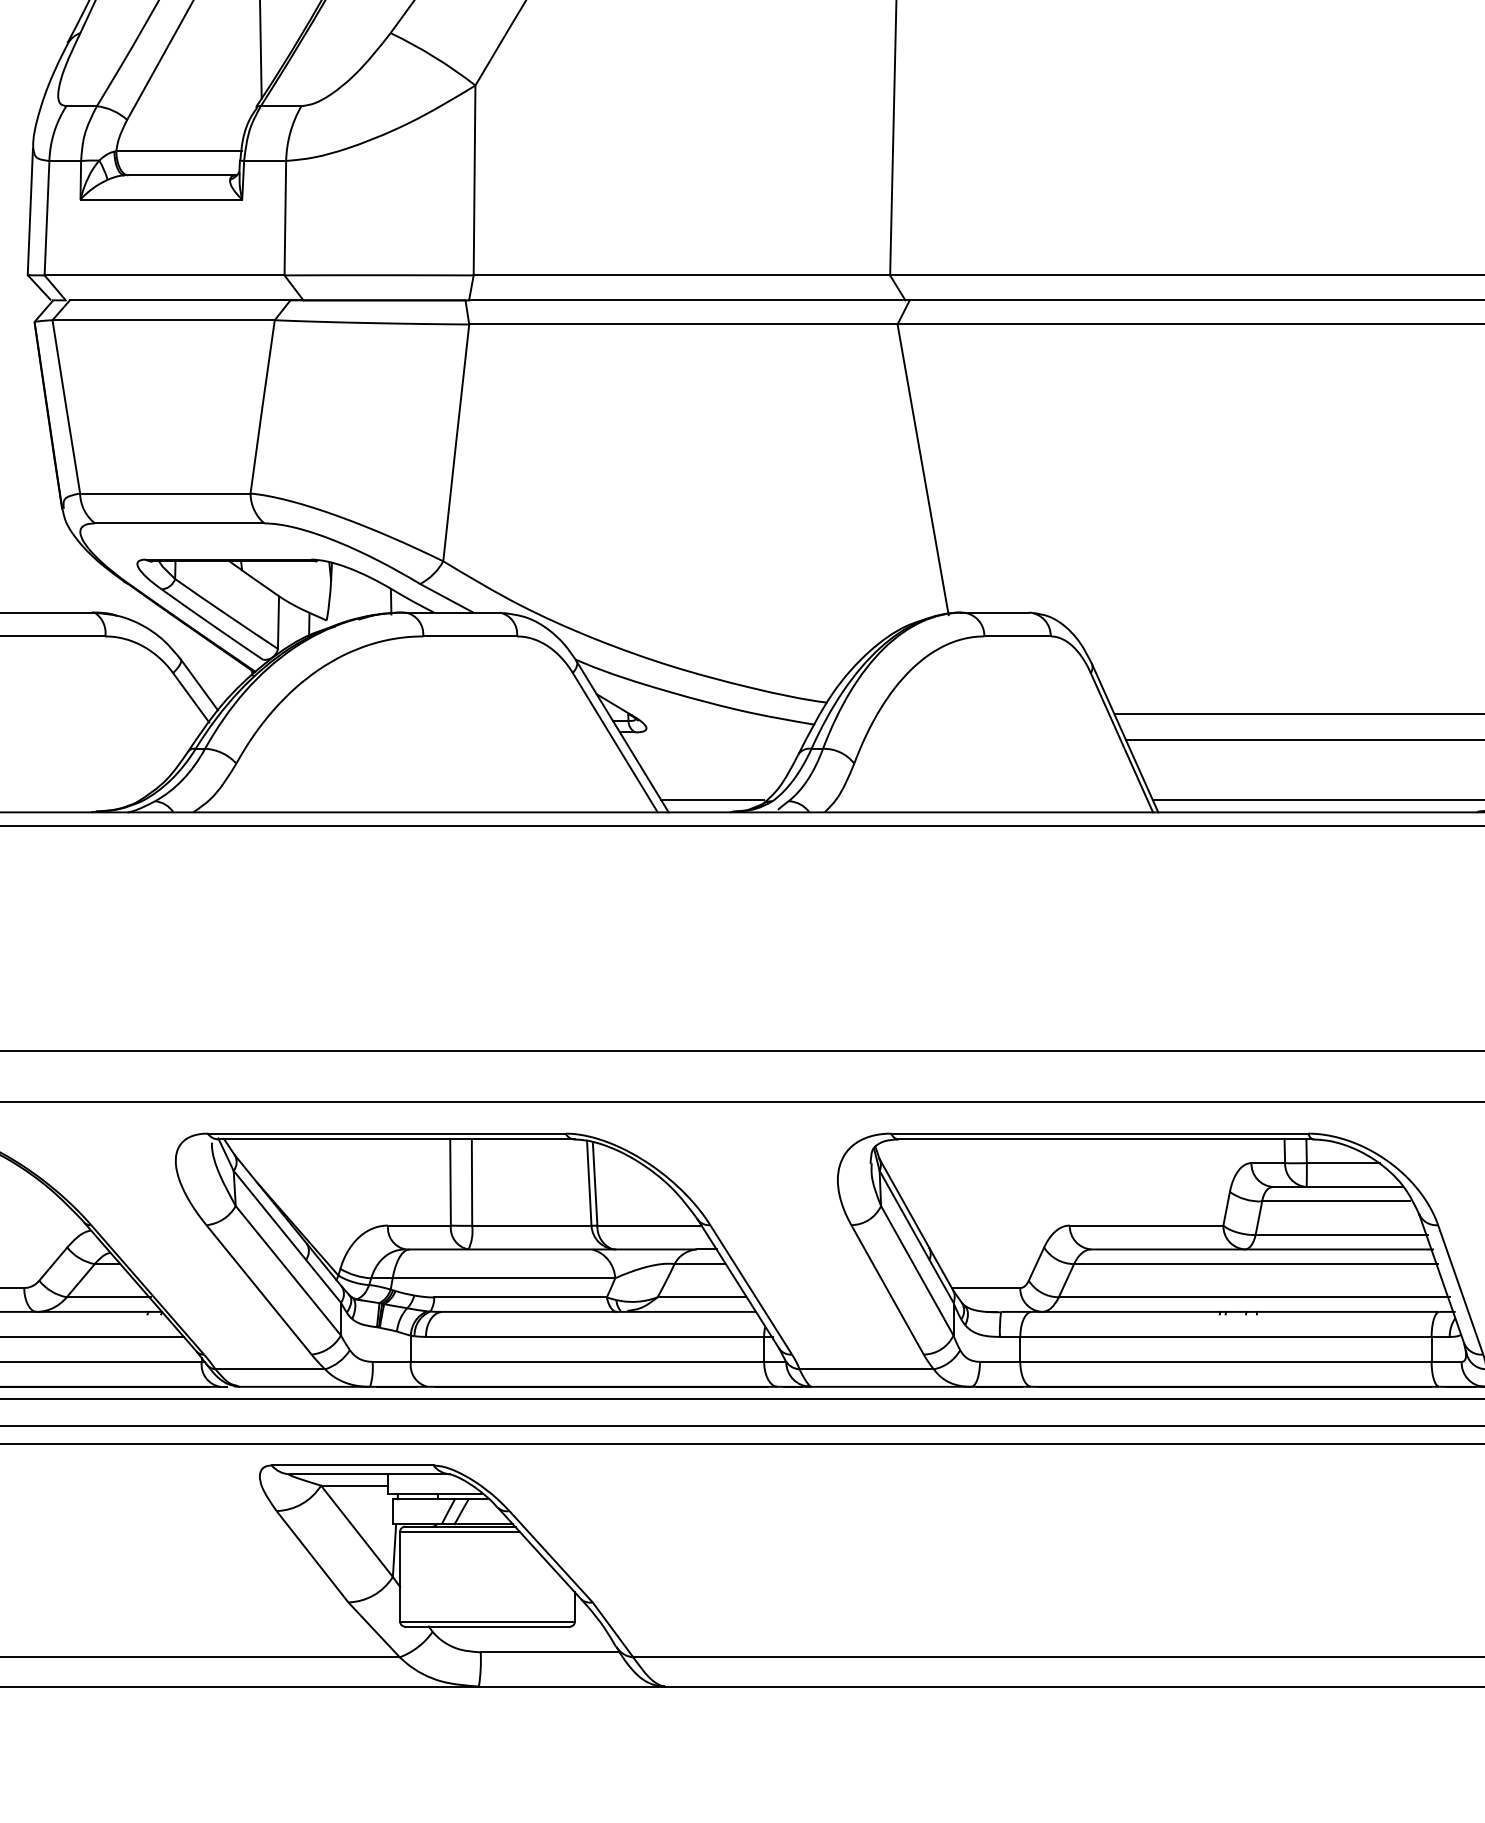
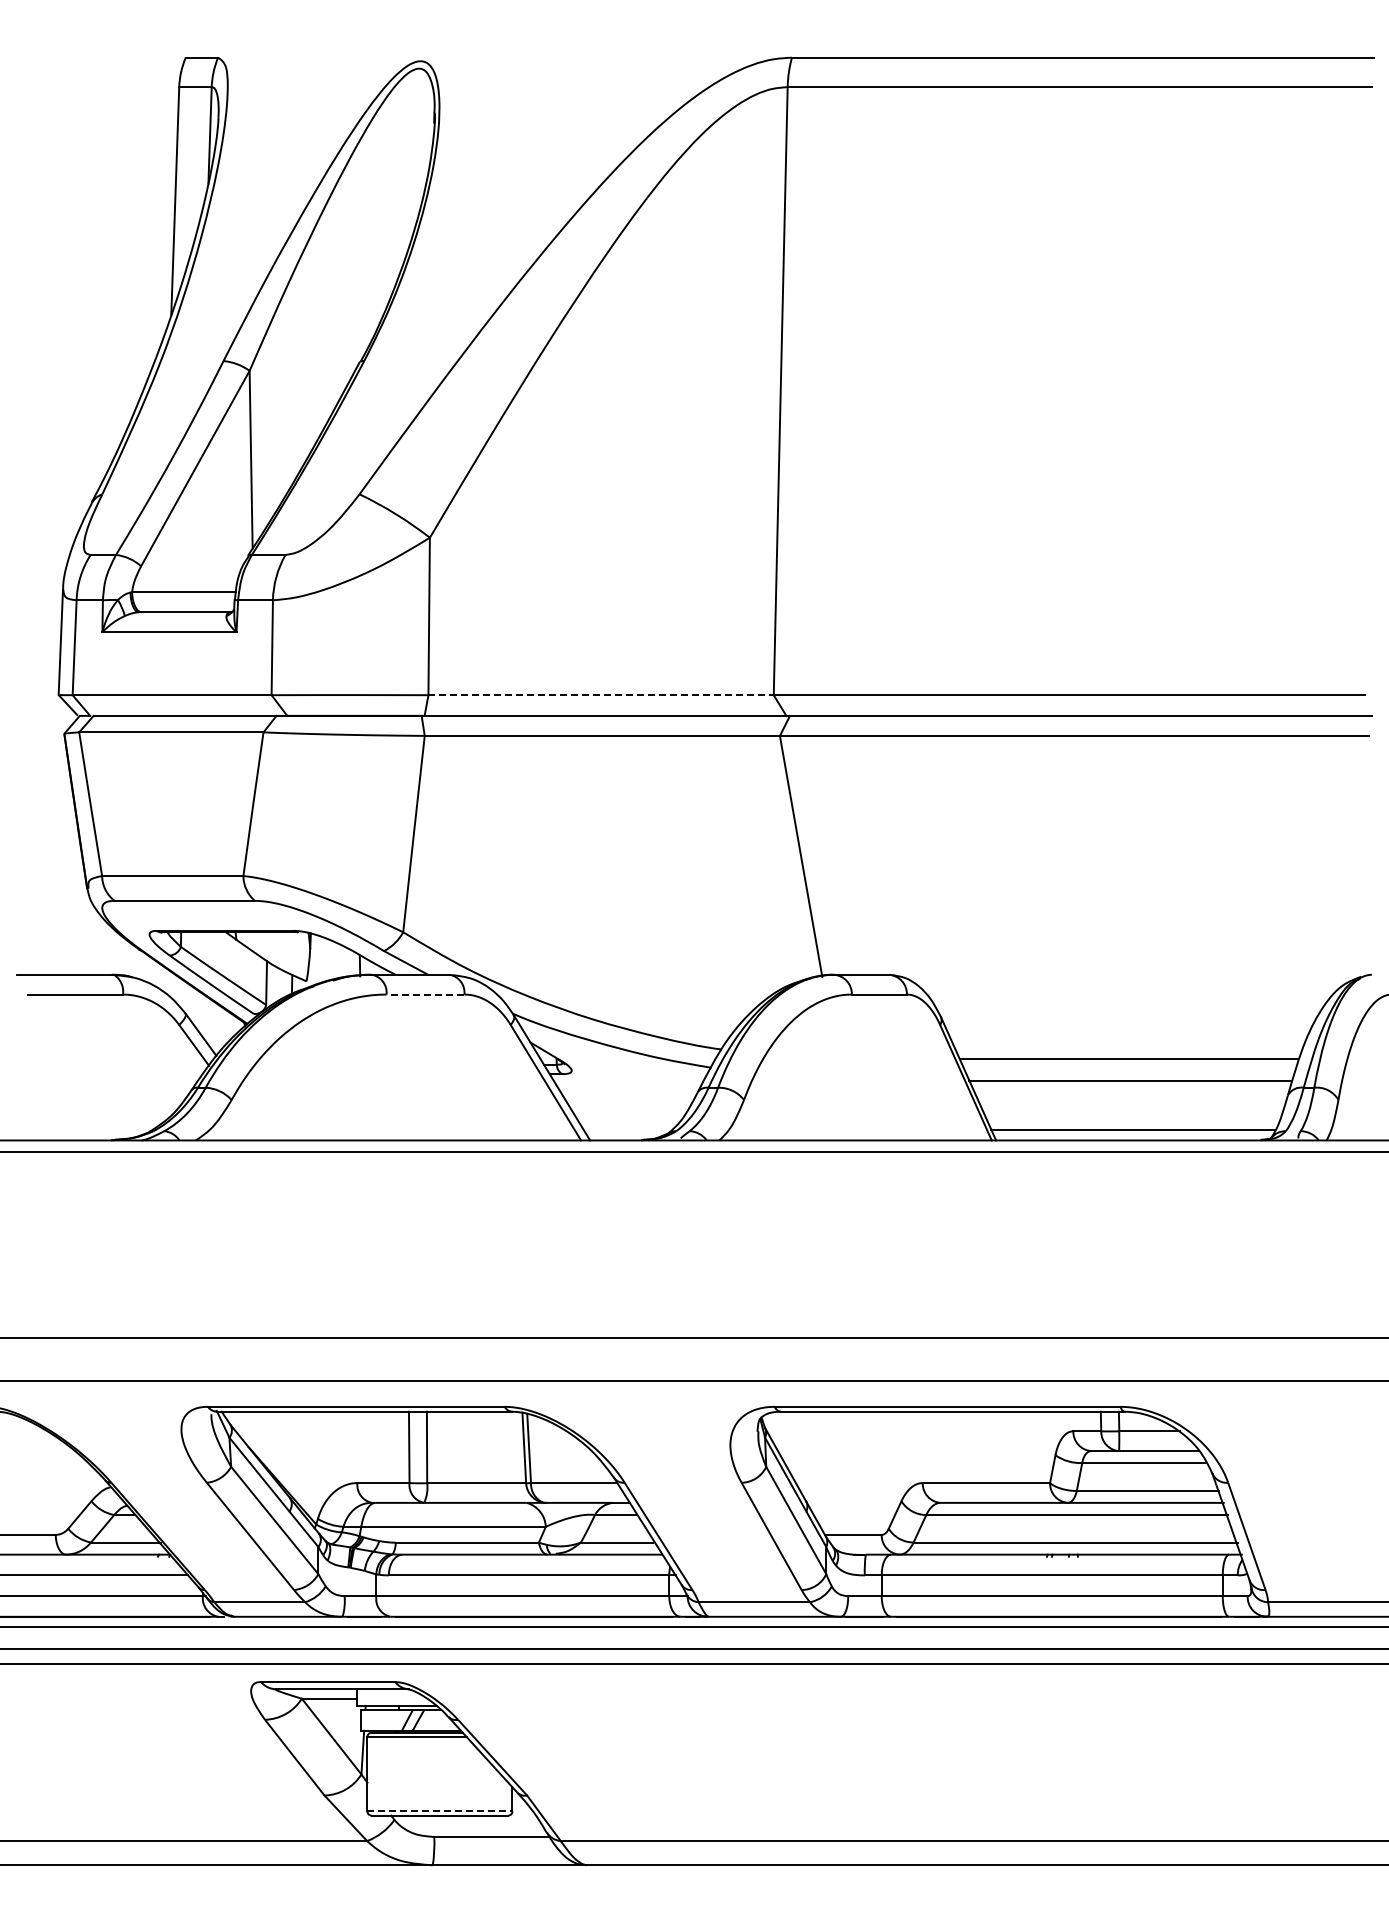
line: (682, 275) -> (601, 695), solid -> dashed
line: (470, 636) -> (425, 994), solid -> dashed
line: (712, 800) -> (626, 1130), removed
line: (488, 1621) -> (440, 1811), solid -> dashed

